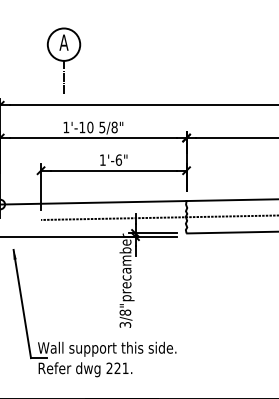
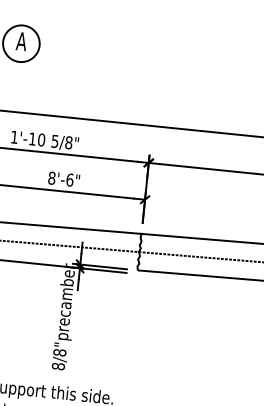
line: (64, 77) -> (18, 80), removed
text: (102, 159) -> (51, 177), 1'-6" -> 8'-6"
text: (125, 324) -> (58, 366), 3/8" -> 8/8"

